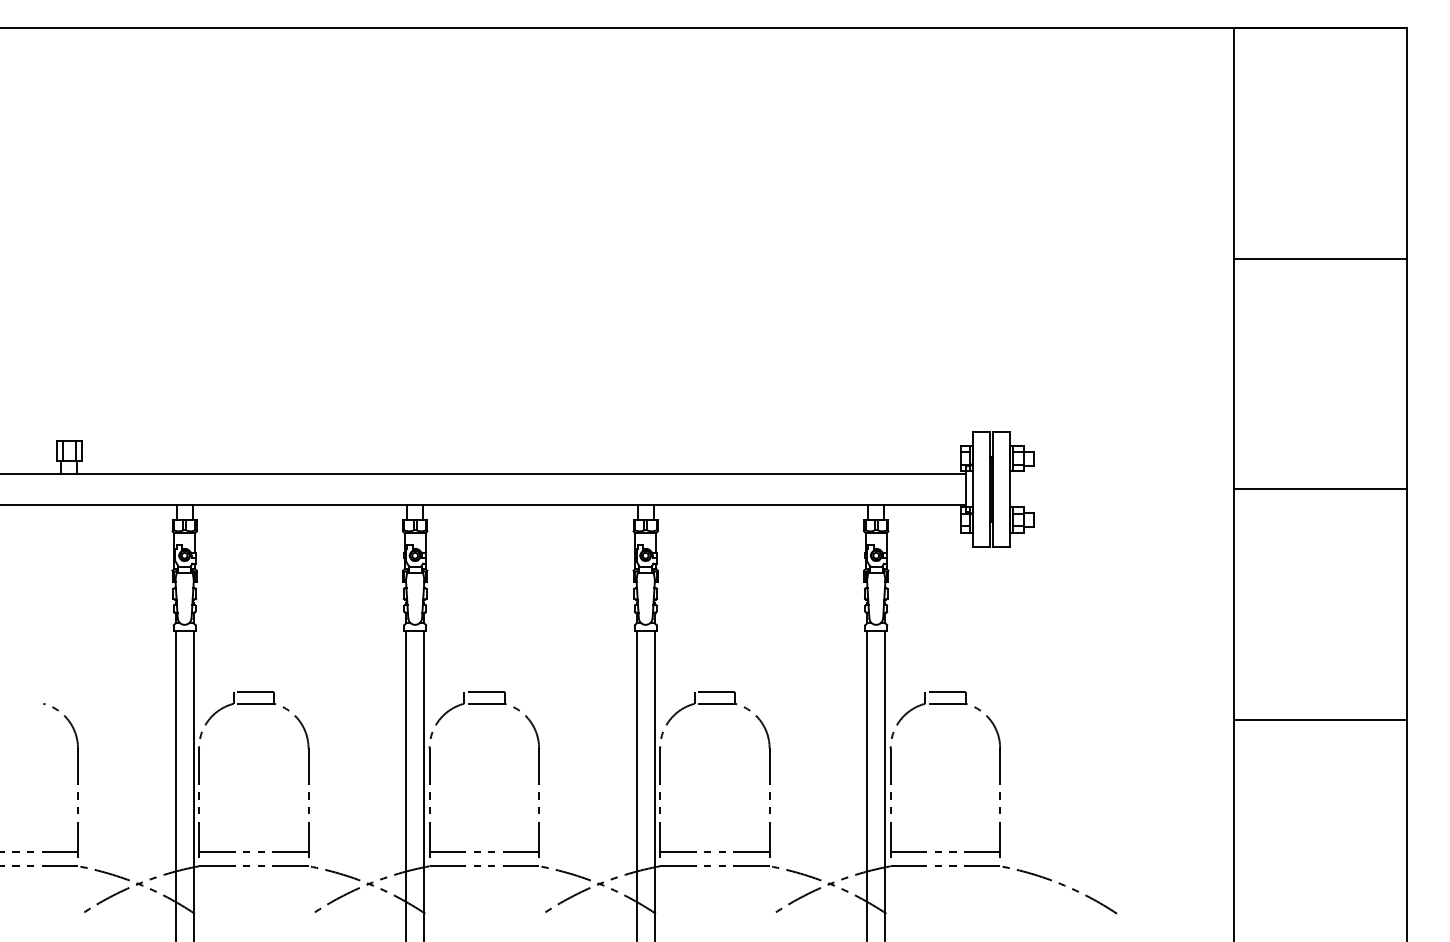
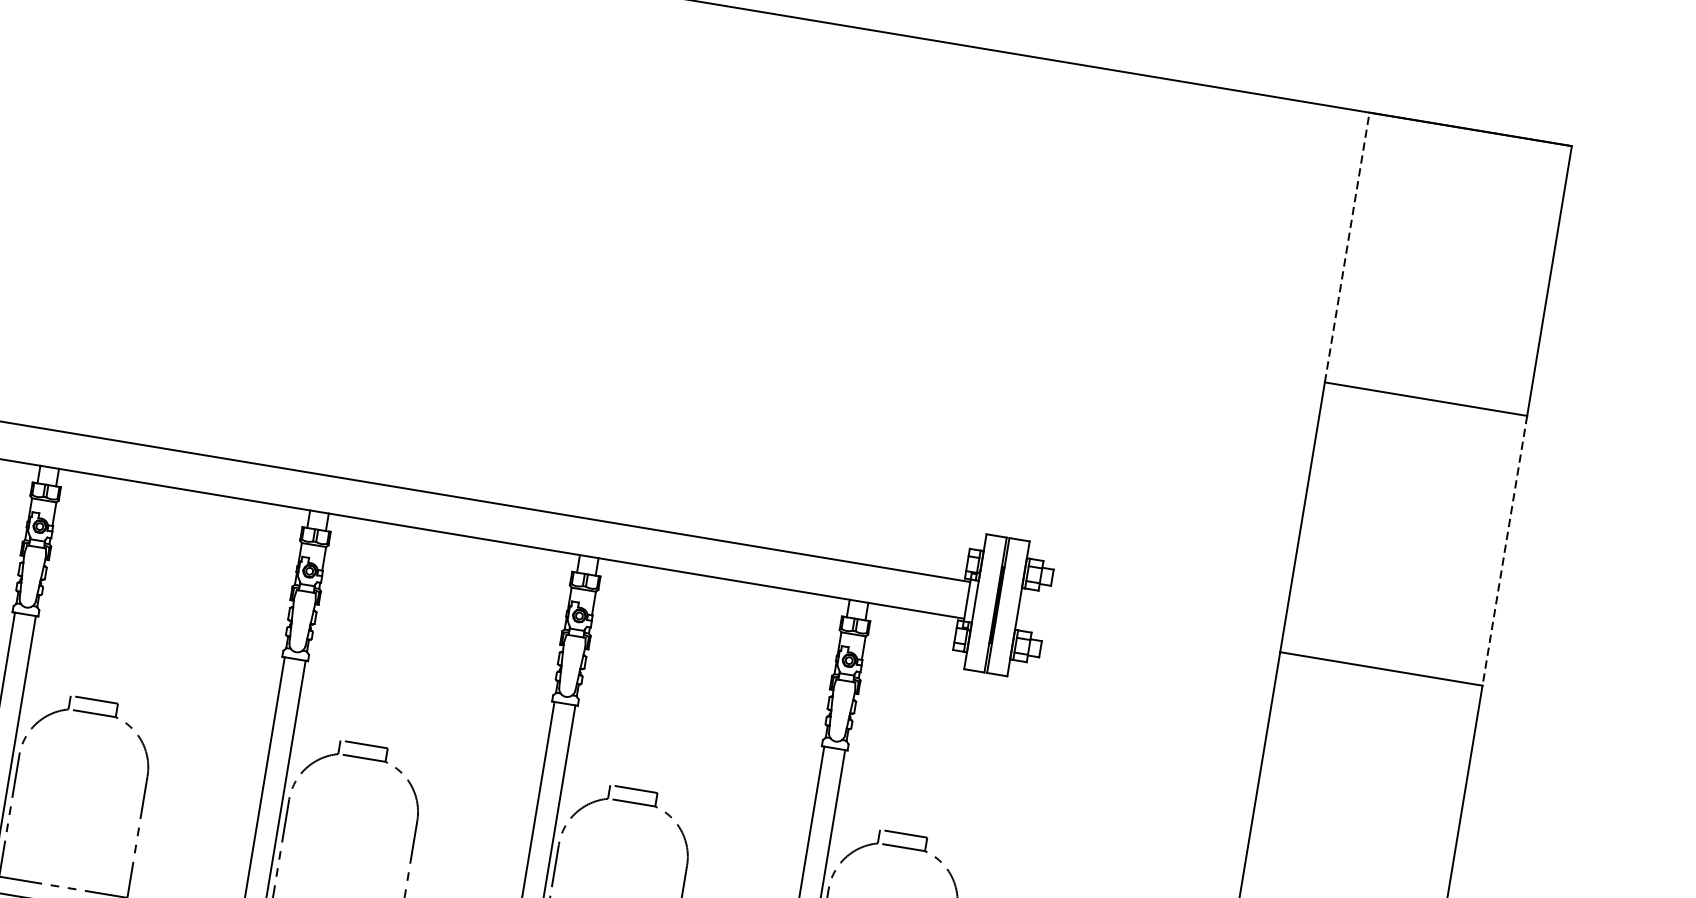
line: (1233, 143) -> (1347, 247), solid -> dashed
line: (1406, 374) -> (1504, 551), solid -> dashed

